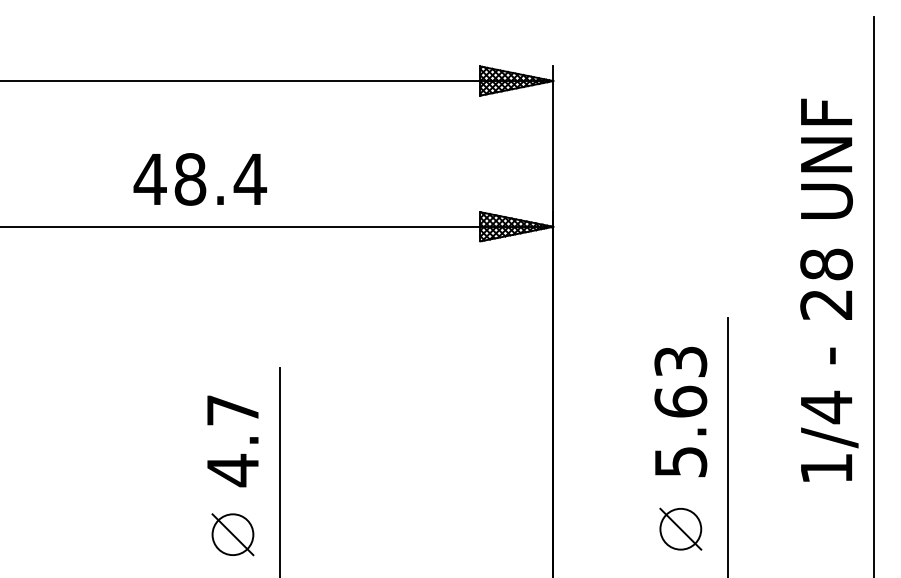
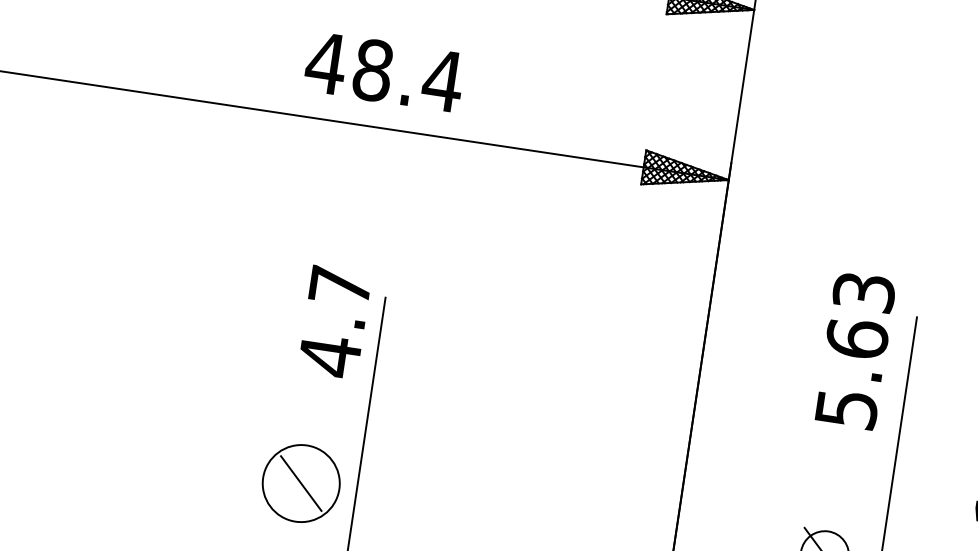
text: (199, 179) -> (383, 72), moved
text: (680, 411) -> (855, 350), moved
text: (232, 441) -> (334, 322), moved
circle: (232, 534) -> (300, 483), size x1.6

